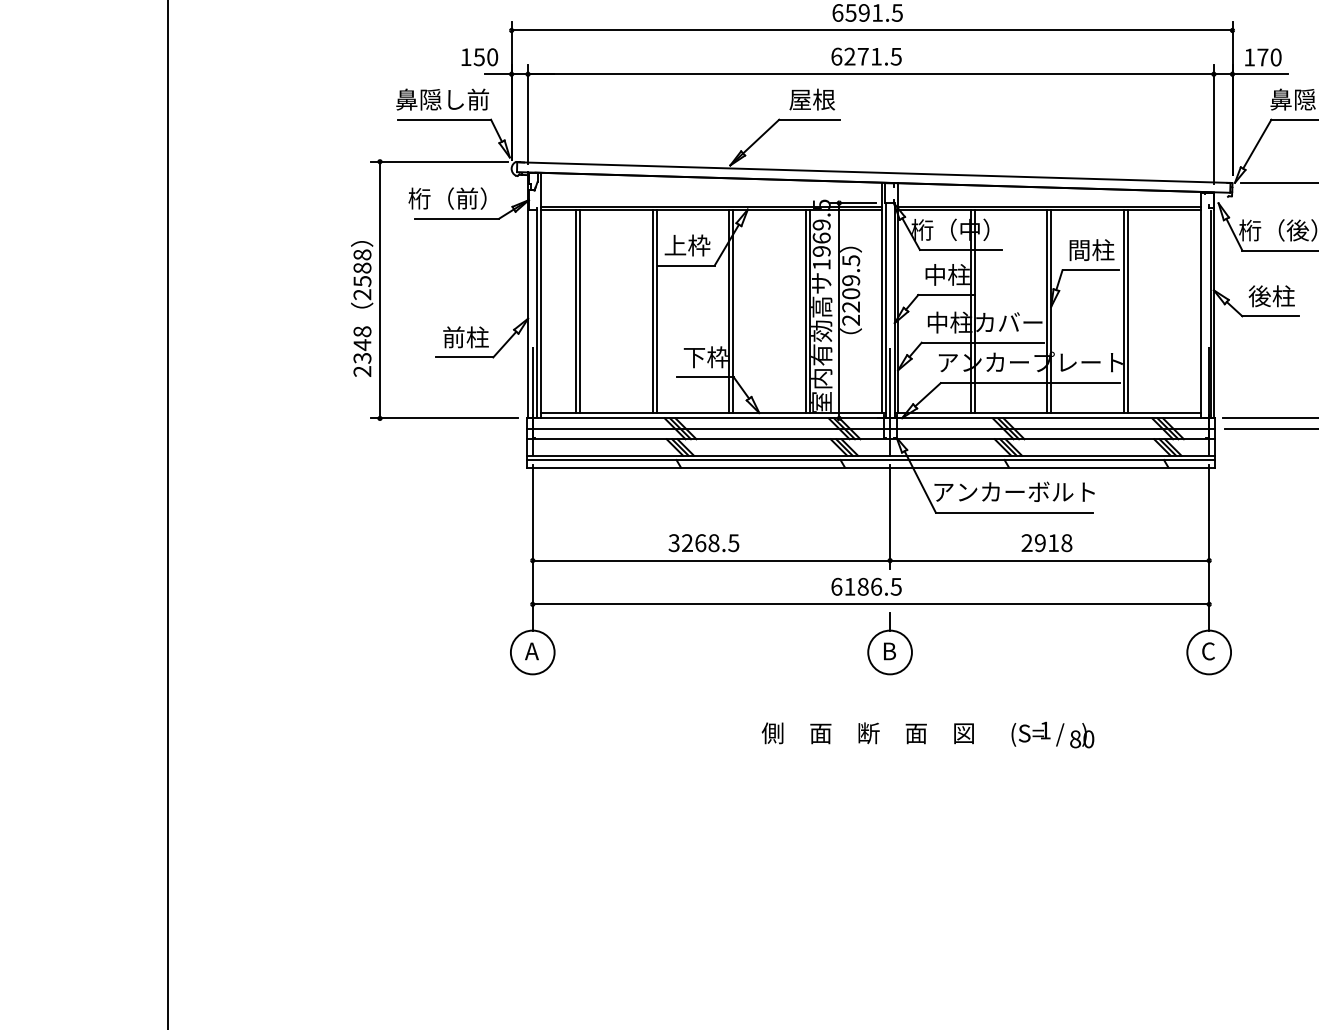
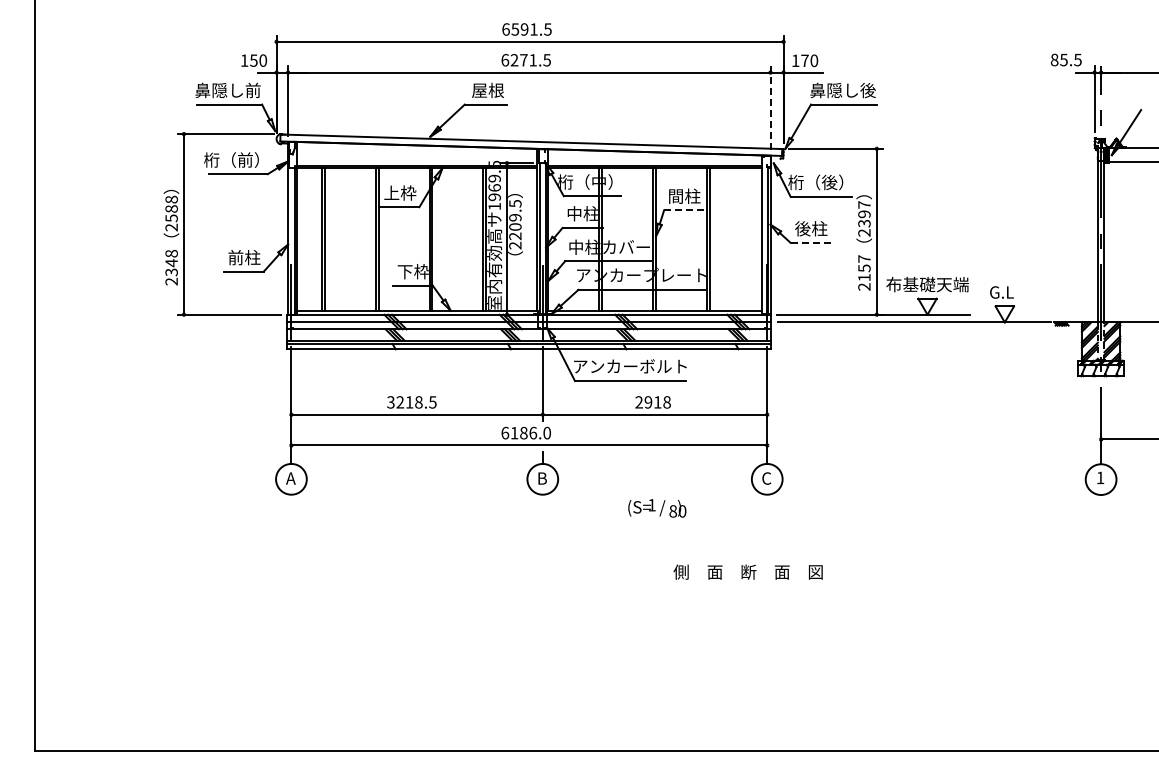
line: (1213, 125) -> (770, 108), solid -> dashed
line: (1091, 270) -> (684, 210), solid -> dashed
line: (1270, 315) -> (810, 242), solid -> dashed
text: (700, 543) -> (409, 402), 3268.5 -> 3218.5
text: (895, 585) -> (546, 432), 6186.5 -> 6186.0
text: (866, 732) -> (747, 571), moved
text: (1053, 735) -> (657, 508), moved

